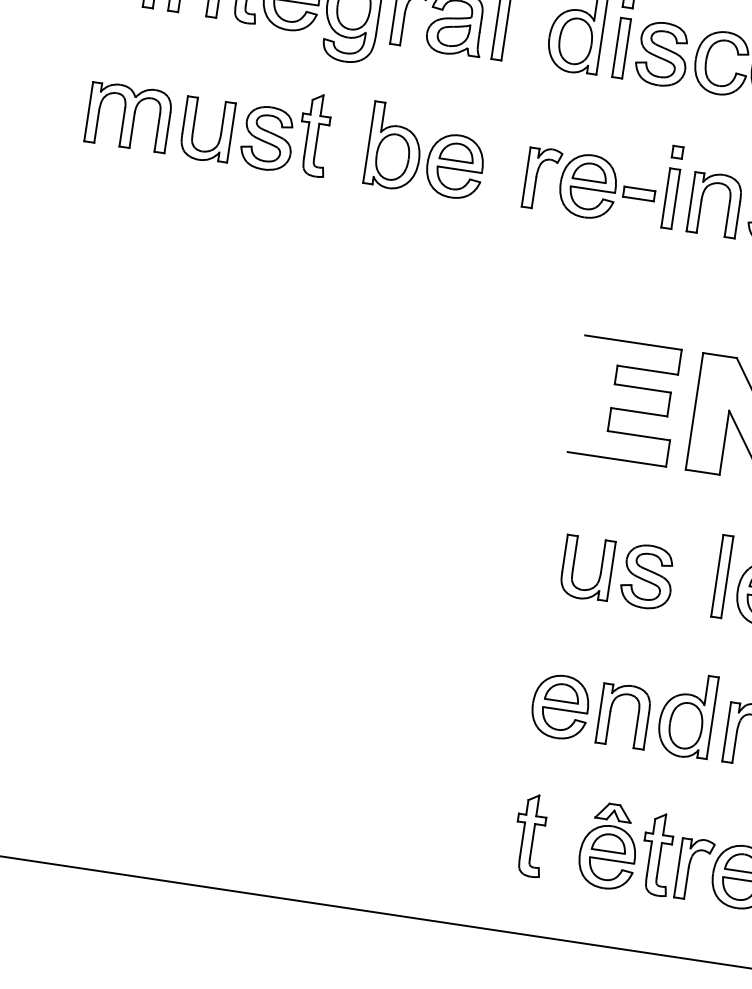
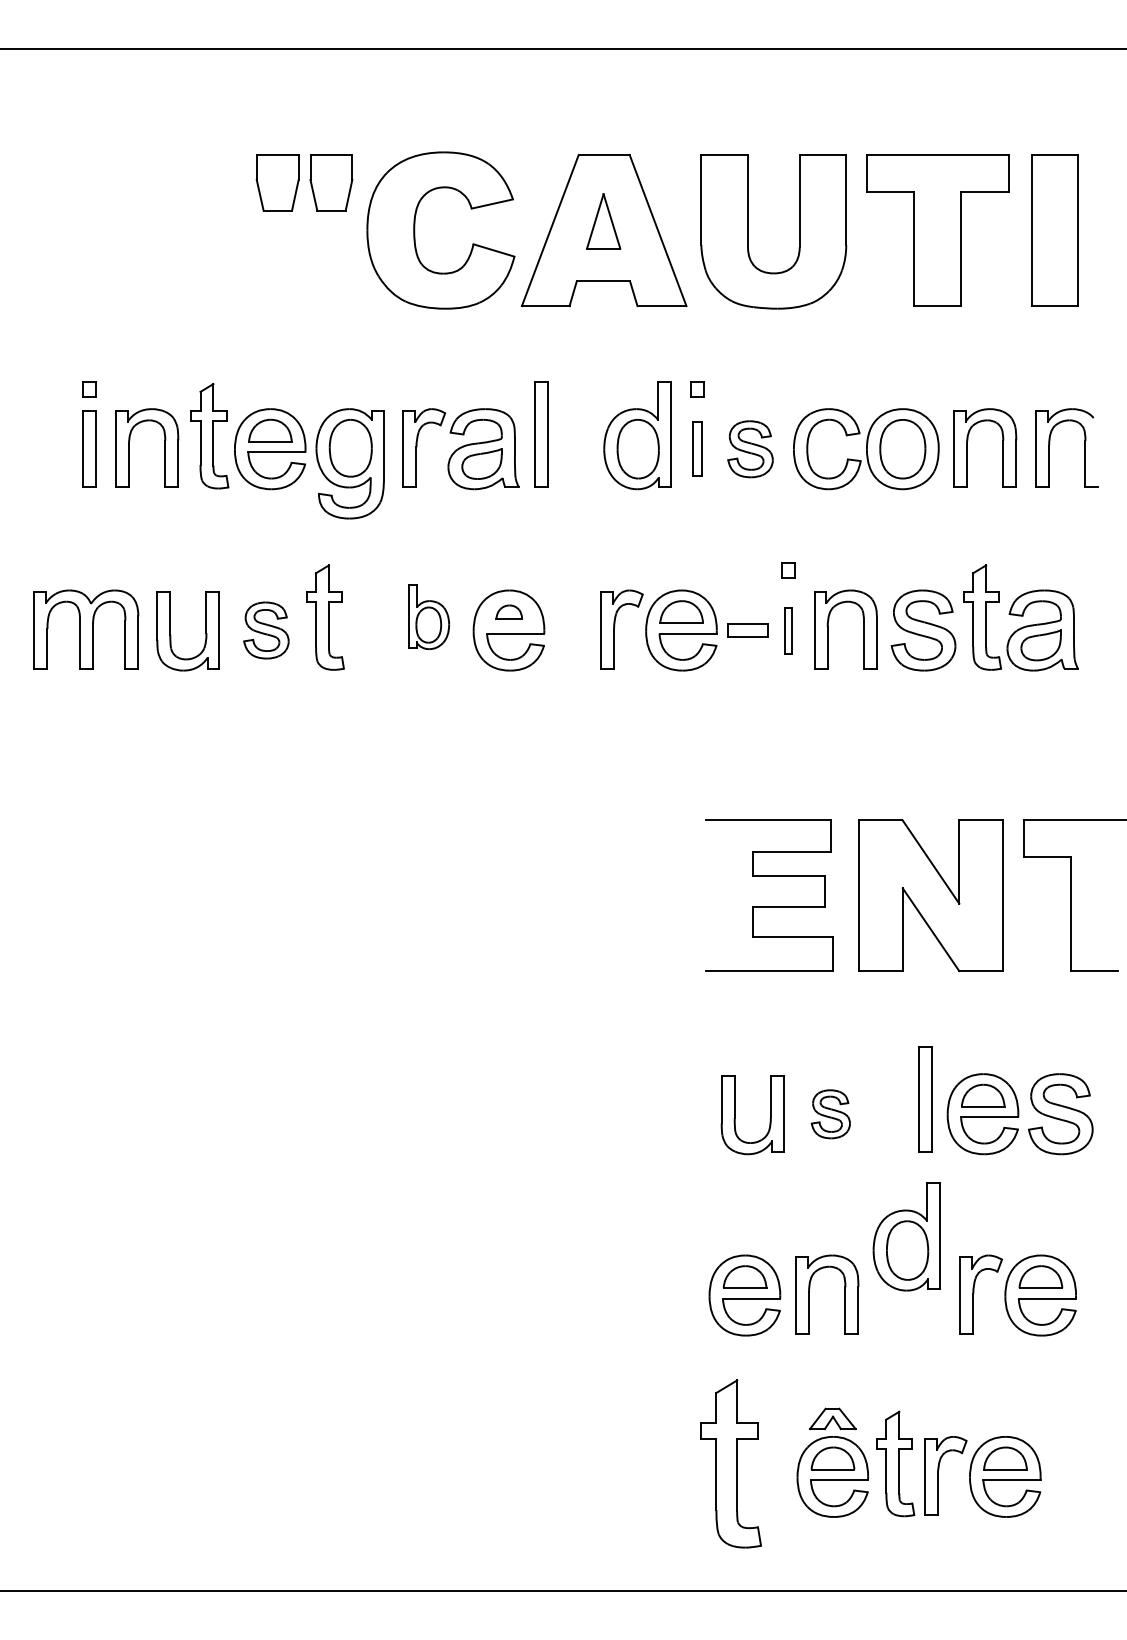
part: (621, 47) -> (697, 448), size x0.7
part: (662, 54) -> (750, 449), size x0.7
part: (267, 138) -> (266, 630), size x0.7
part: (395, 146) -> (429, 616), size x0.6
part: (457, 151) -> (509, 611), size x0.6
part: (670, 198) -> (788, 630), size x0.6
part: (647, 577) -> (830, 1114), size x0.6
part: (686, 714) -> (906, 1236), moved
part: (530, 835) -> (731, 1463), size x1.6

